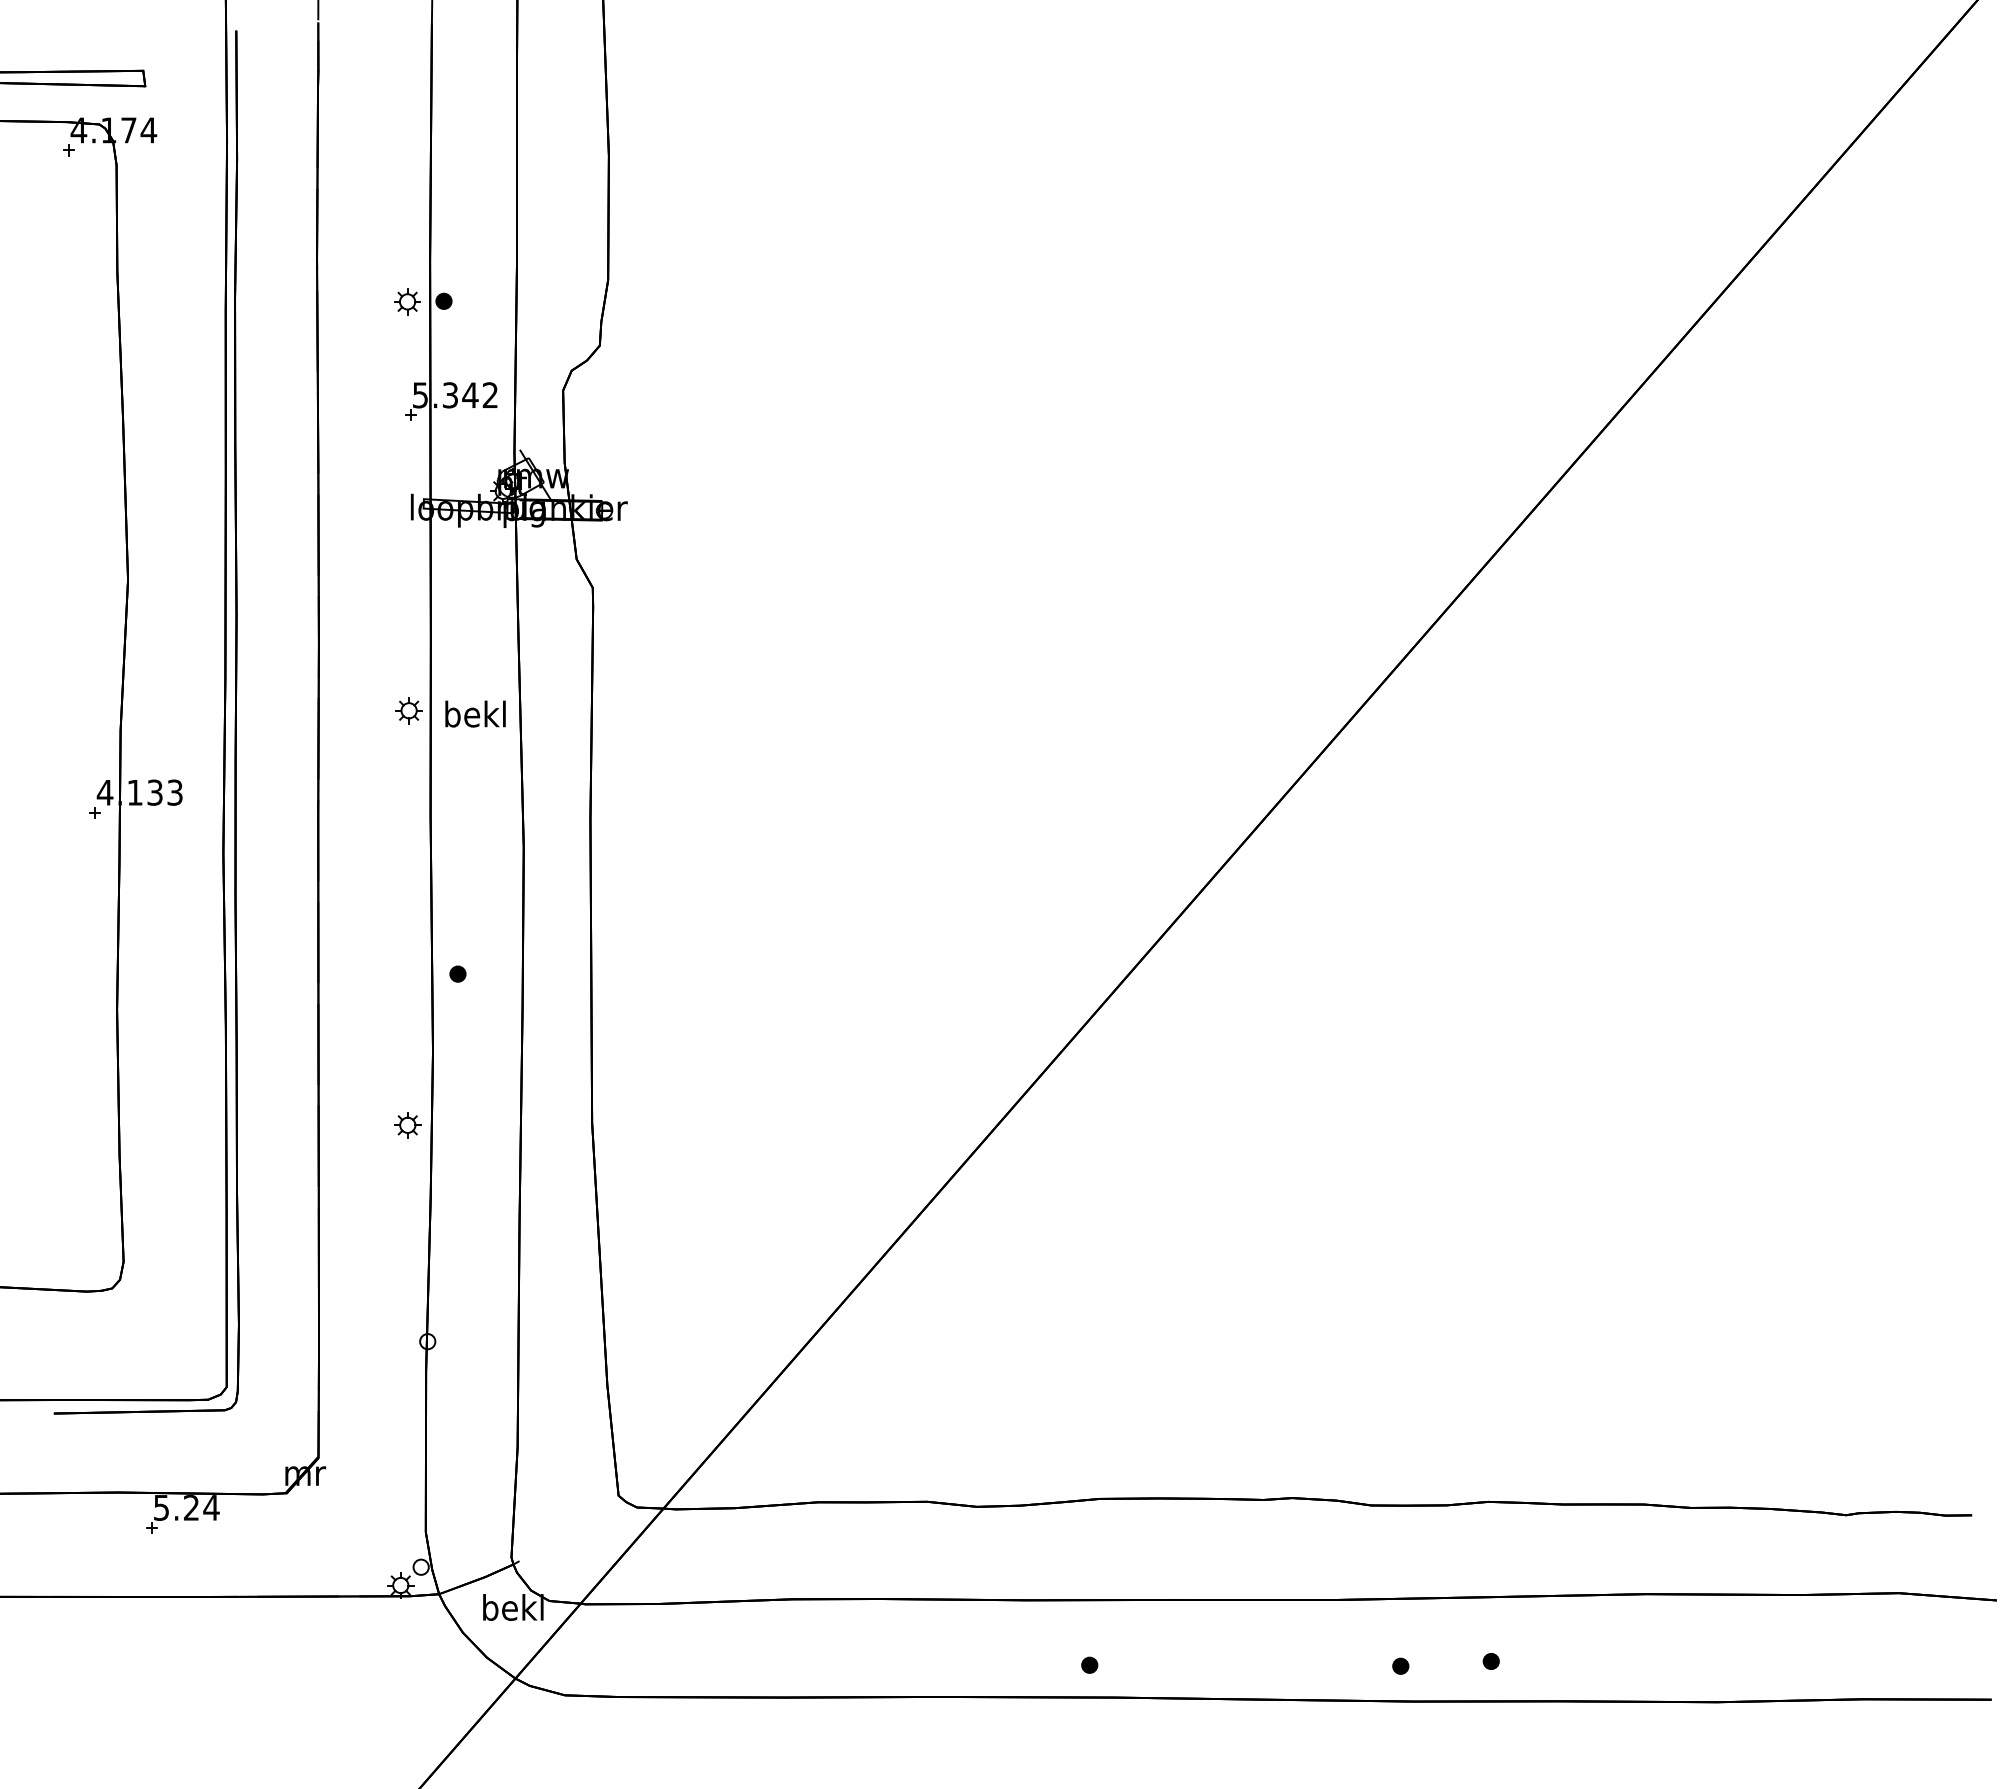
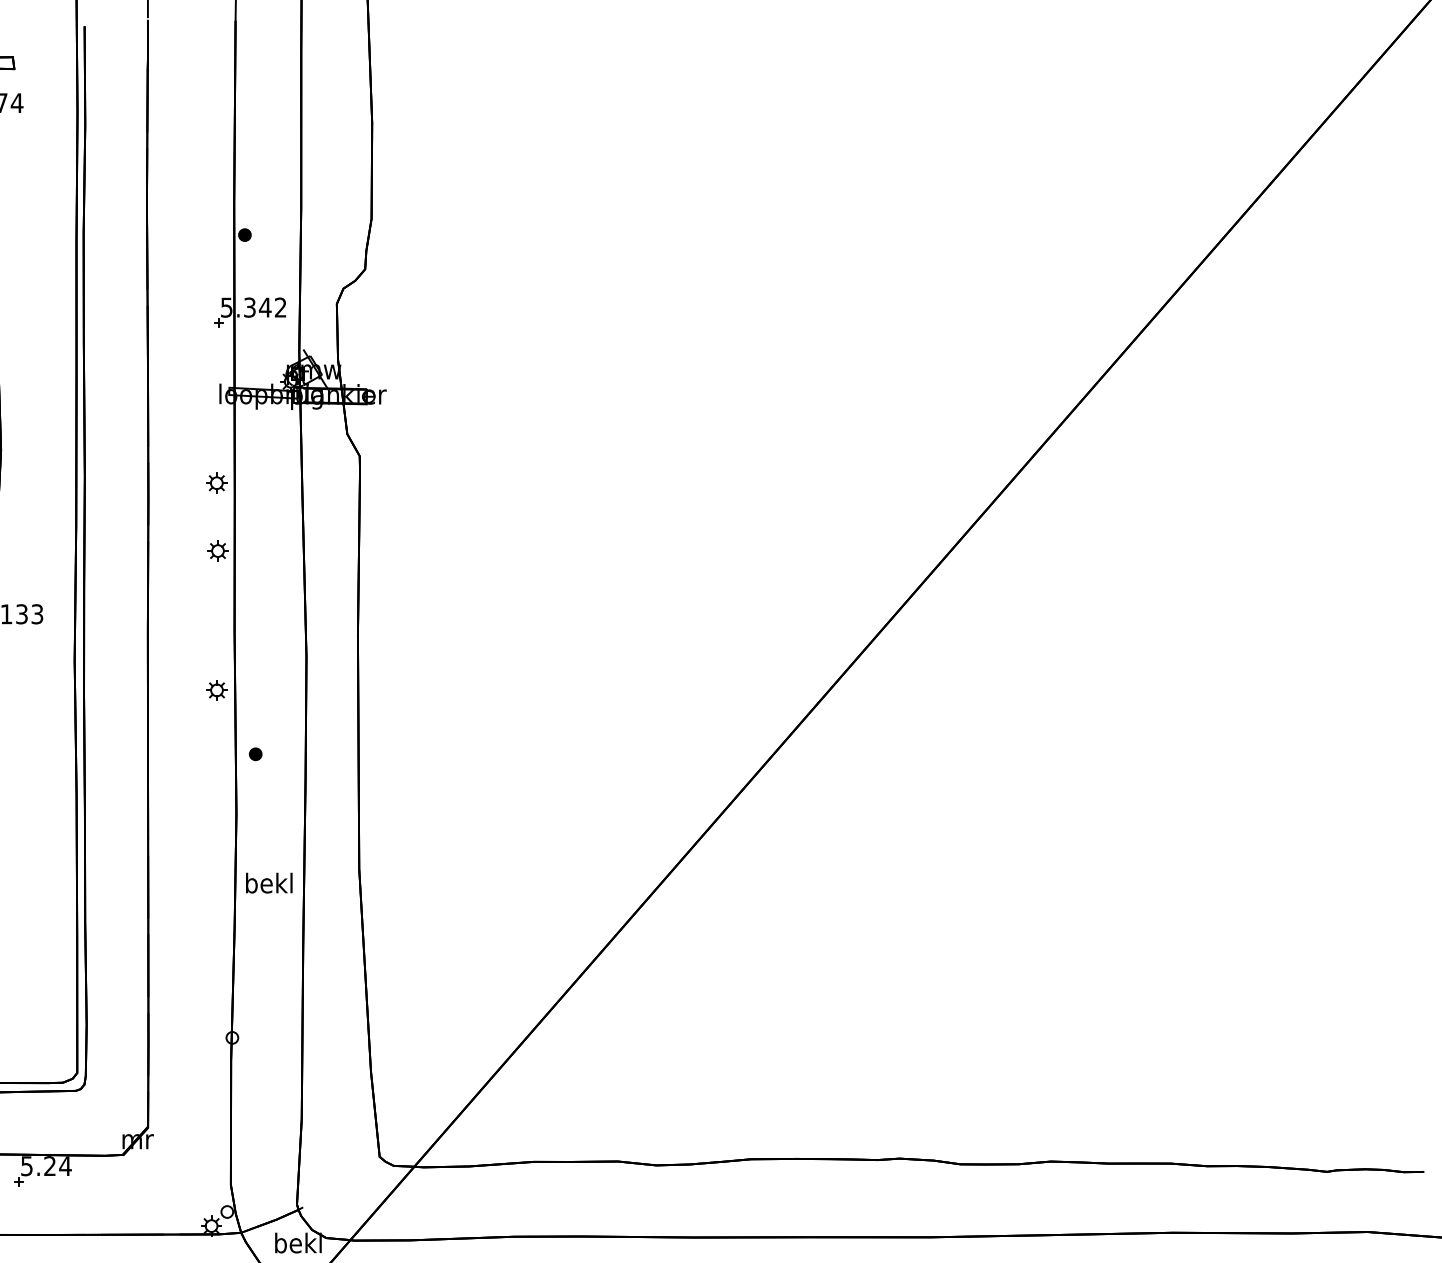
part: (407, 301) -> (216, 482), moved
text: (475, 713) -> (269, 882), moved
part: (407, 1125) -> (216, 690), moved

